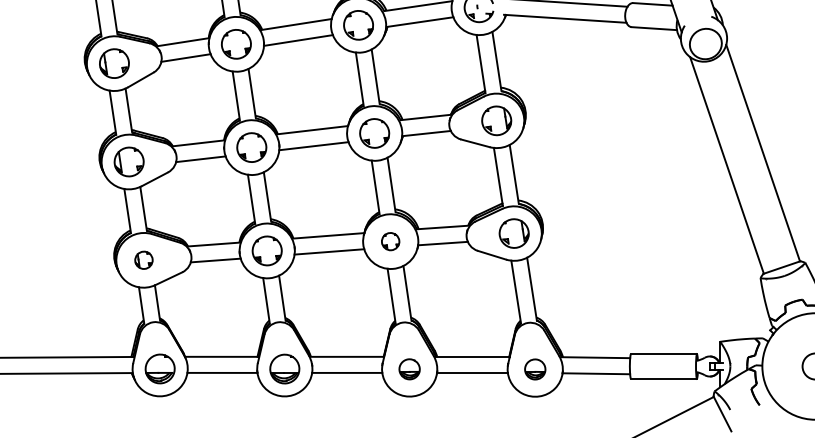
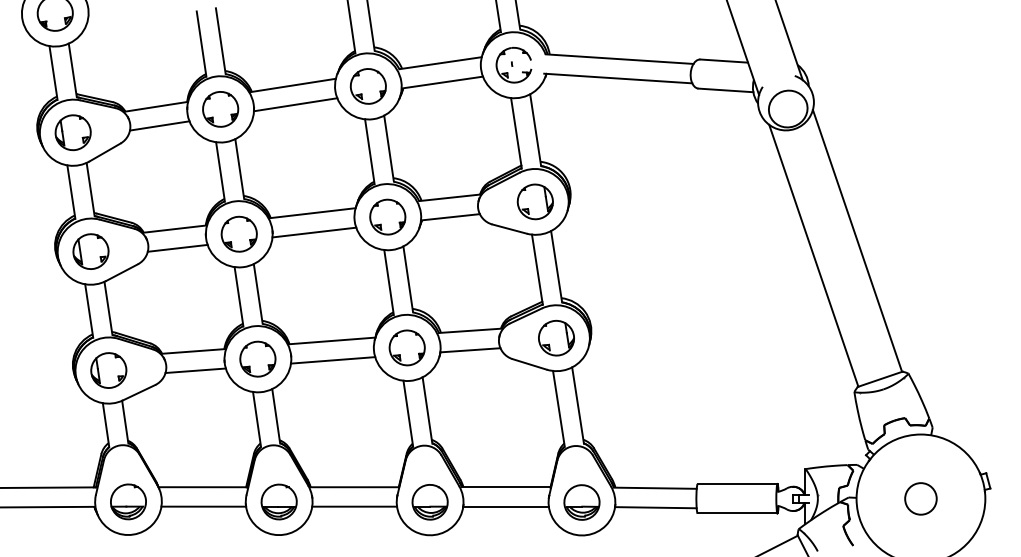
part: (390, 241) -> (406, 347), size x1.67
part: (143, 260) -> (108, 370), size x1.67
part: (409, 369) -> (429, 502), size x1.43
part: (534, 369) -> (581, 502), size x1.43

